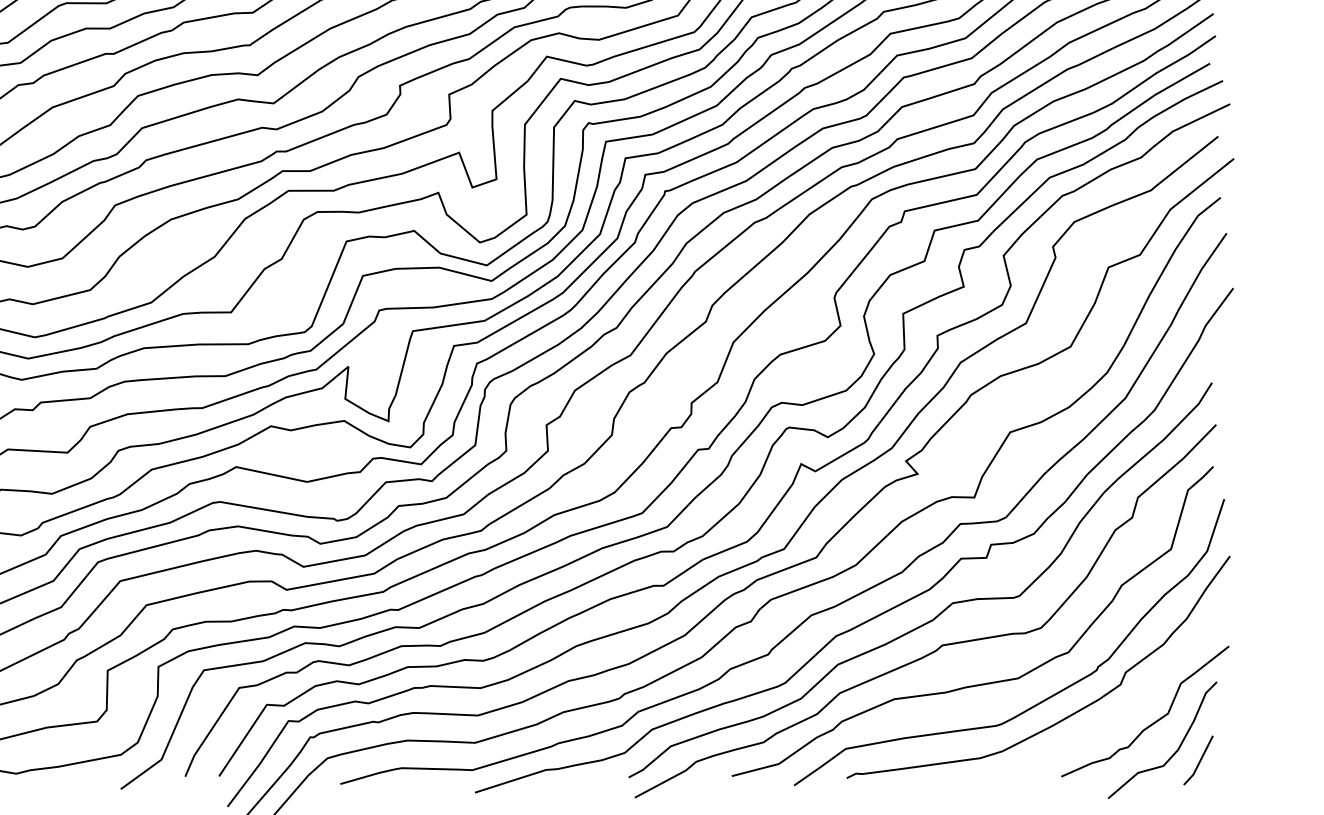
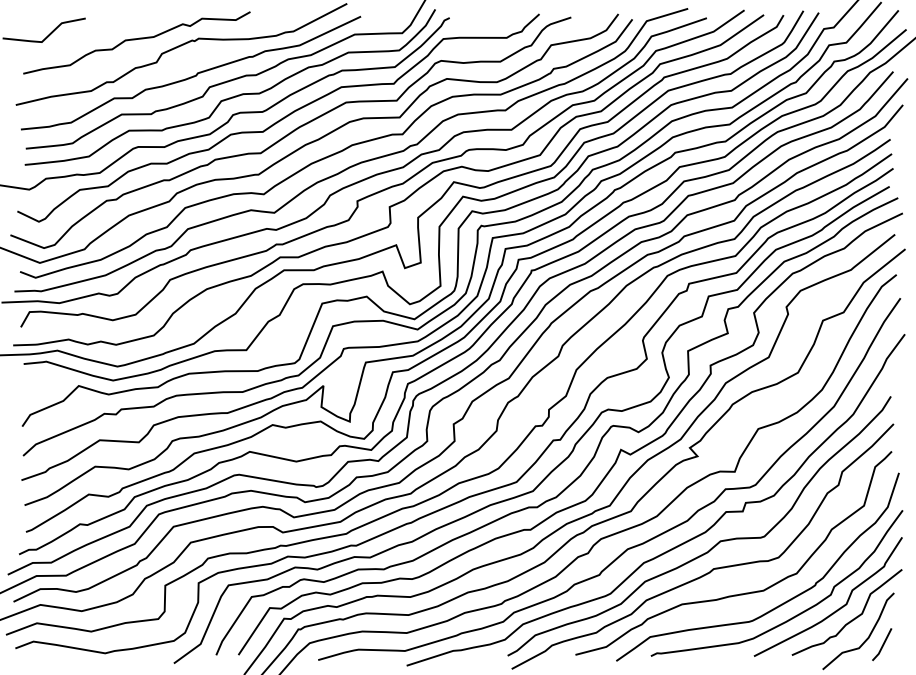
curve: (1127, 708) -> (835, 610), added

